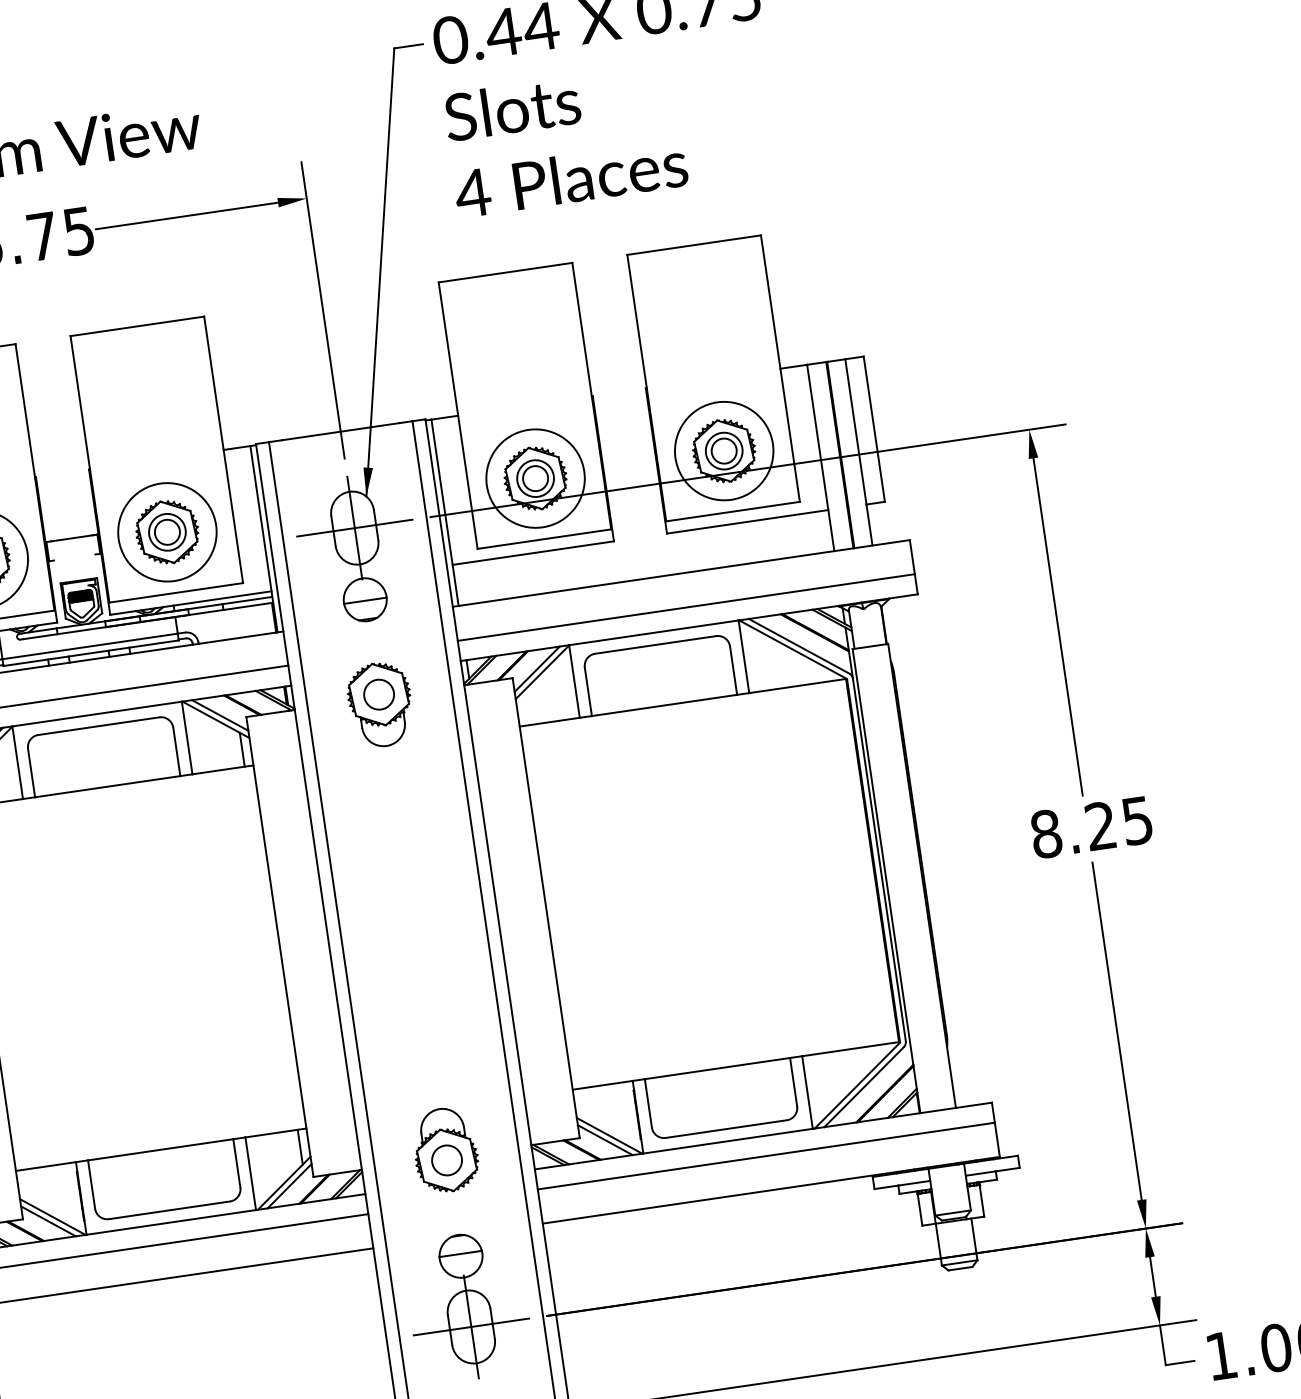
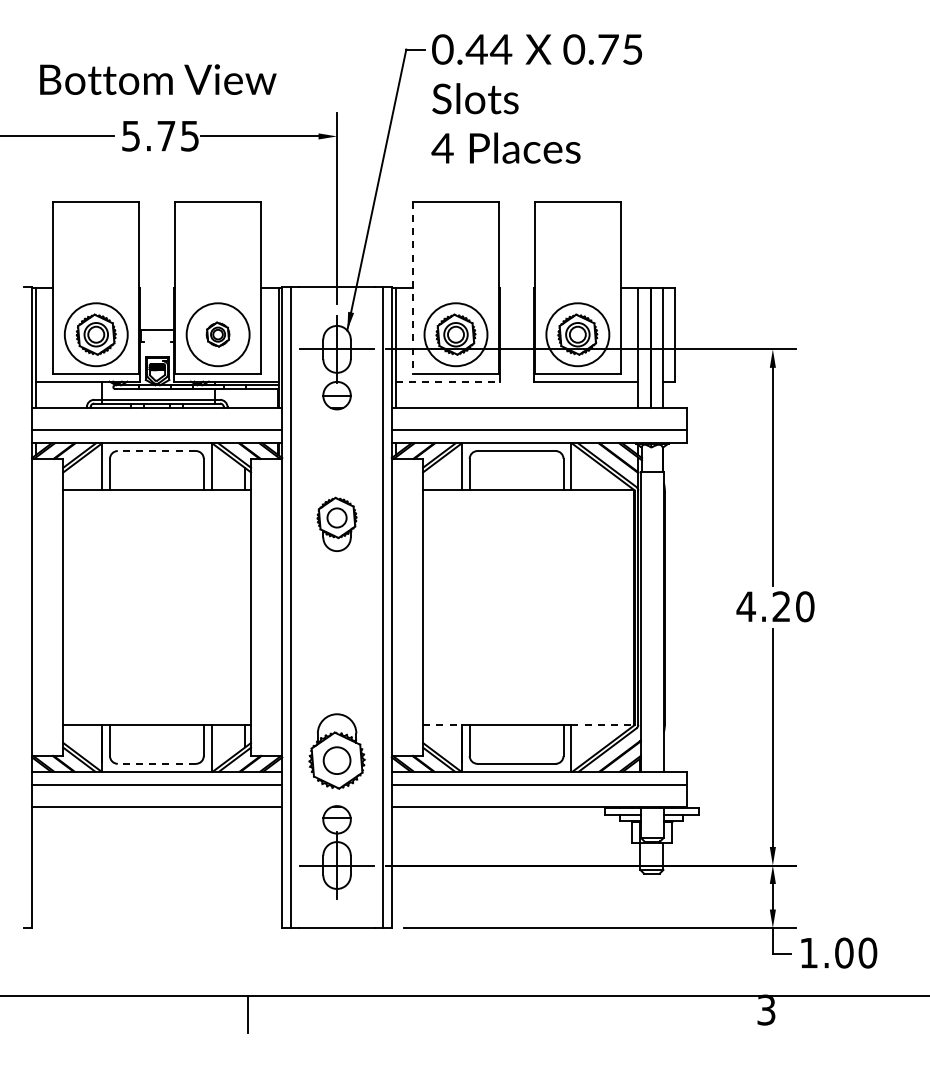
line: (457, 416) -> (412, 288), solid -> dashed
part: (166, 532) -> (217, 334), size x0.6
line: (534, 552) -> (448, 381), solid -> dashed
part: (379, 703) -> (336, 523), moved
line: (98, 726) -> (156, 451), solid -> dashed
text: (1091, 827) -> (775, 606), 8.25 -> 4.20
line: (851, 1048) -> (603, 724), solid -> dashed
line: (602, 1084) -> (442, 724), solid -> dashed
part: (444, 1149) -> (336, 750), size x1.4
line: (168, 1209) -> (156, 763), solid -> dashed

